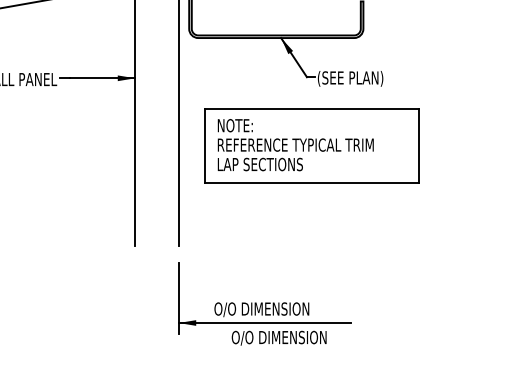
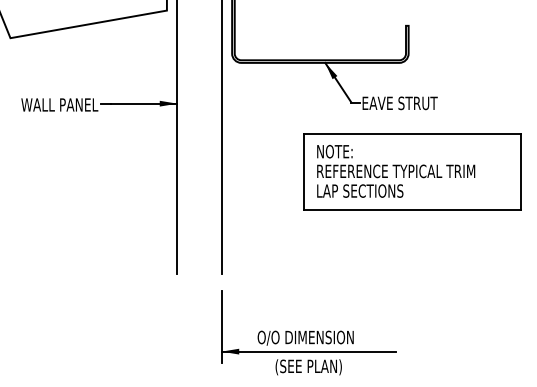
text: (354, 79) -> (399, 104), (SEE PLAN) -> EAVE STRUT
part: (311, 145) -> (412, 171), moved
text: (279, 338) -> (323, 367), O/O DIMENSION -> (SEE PLAN)

